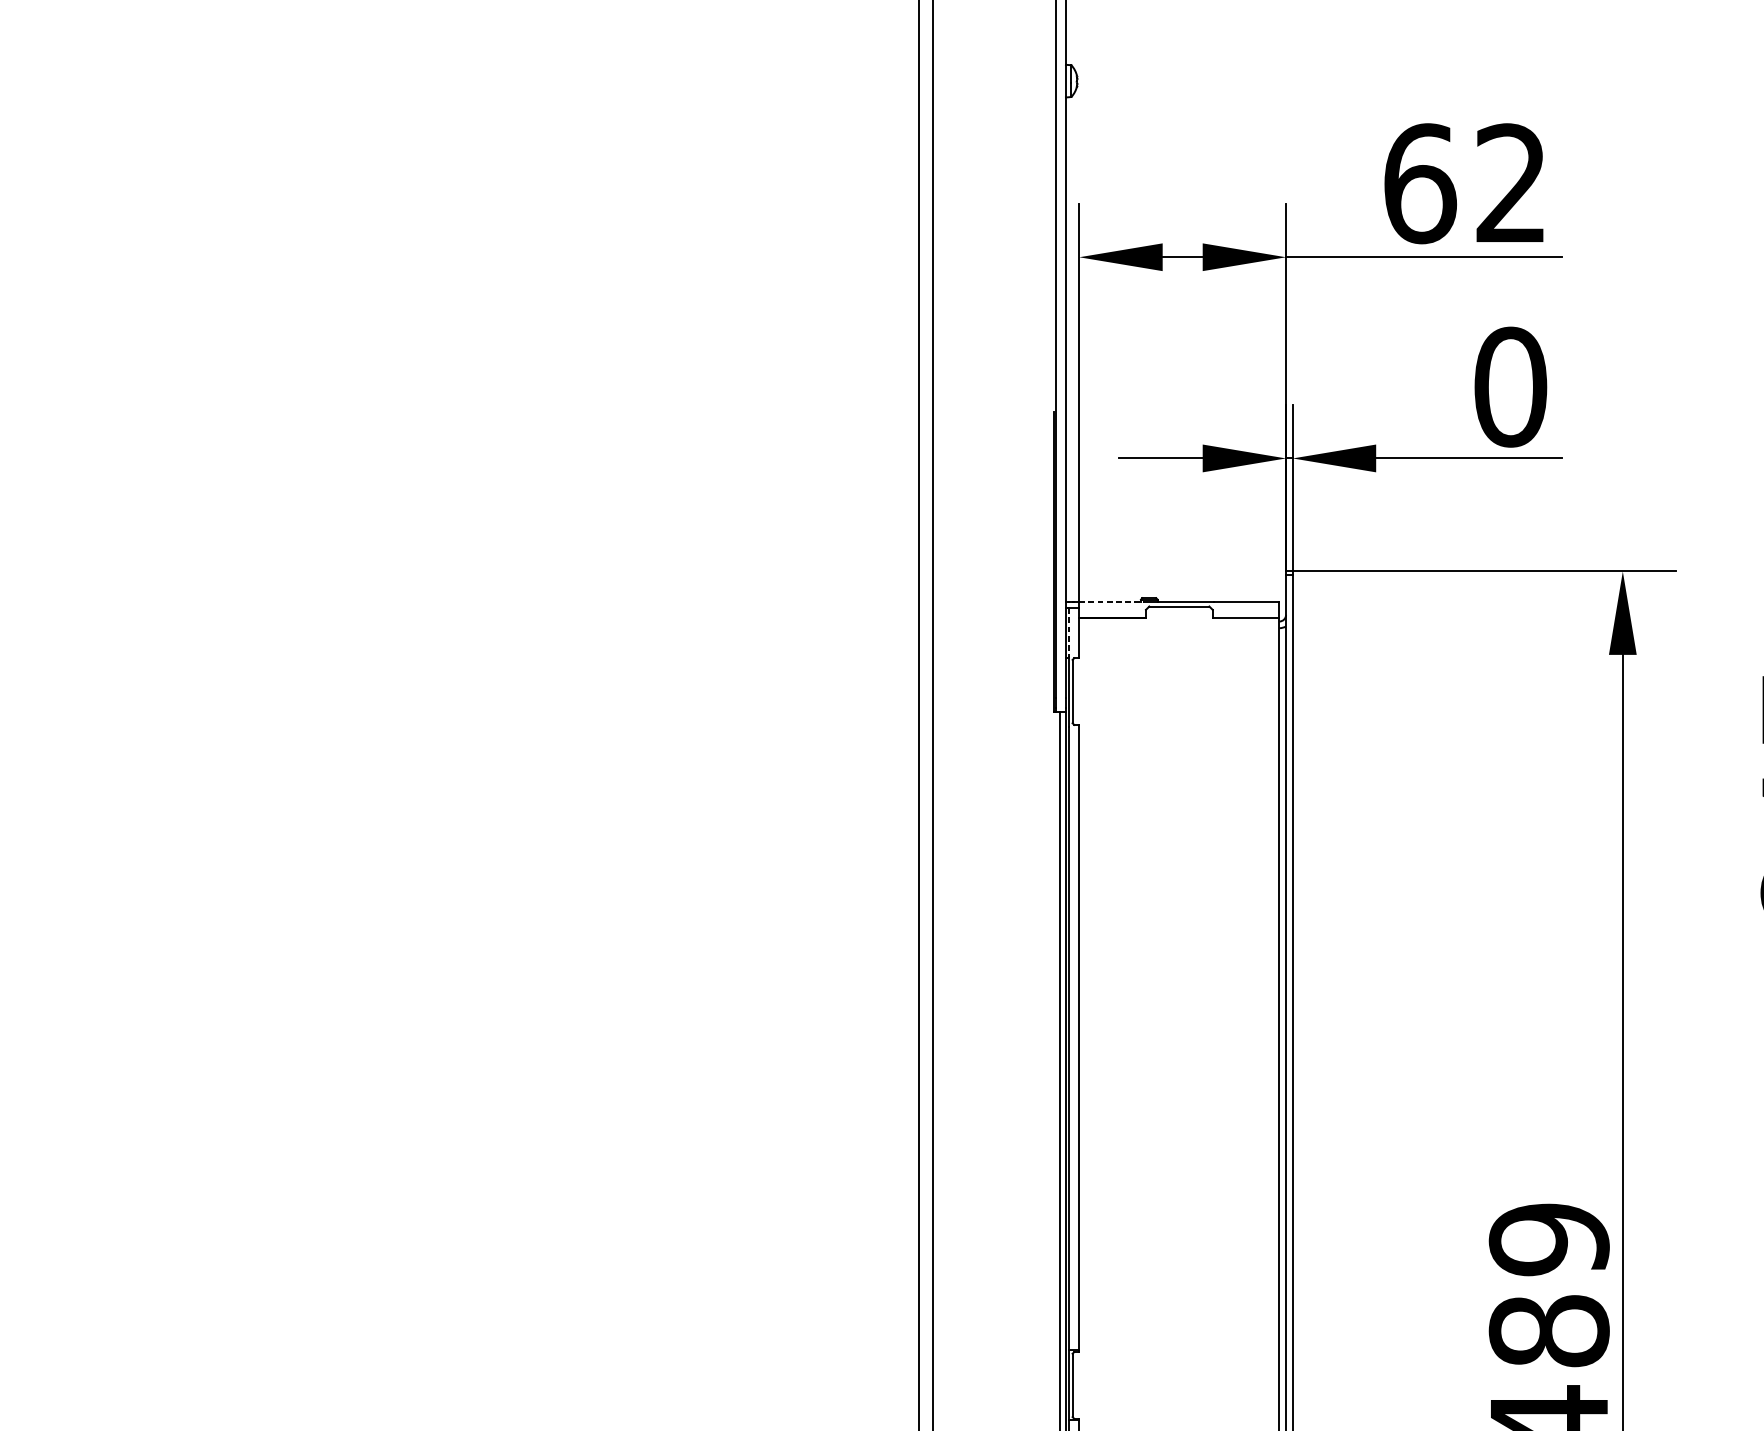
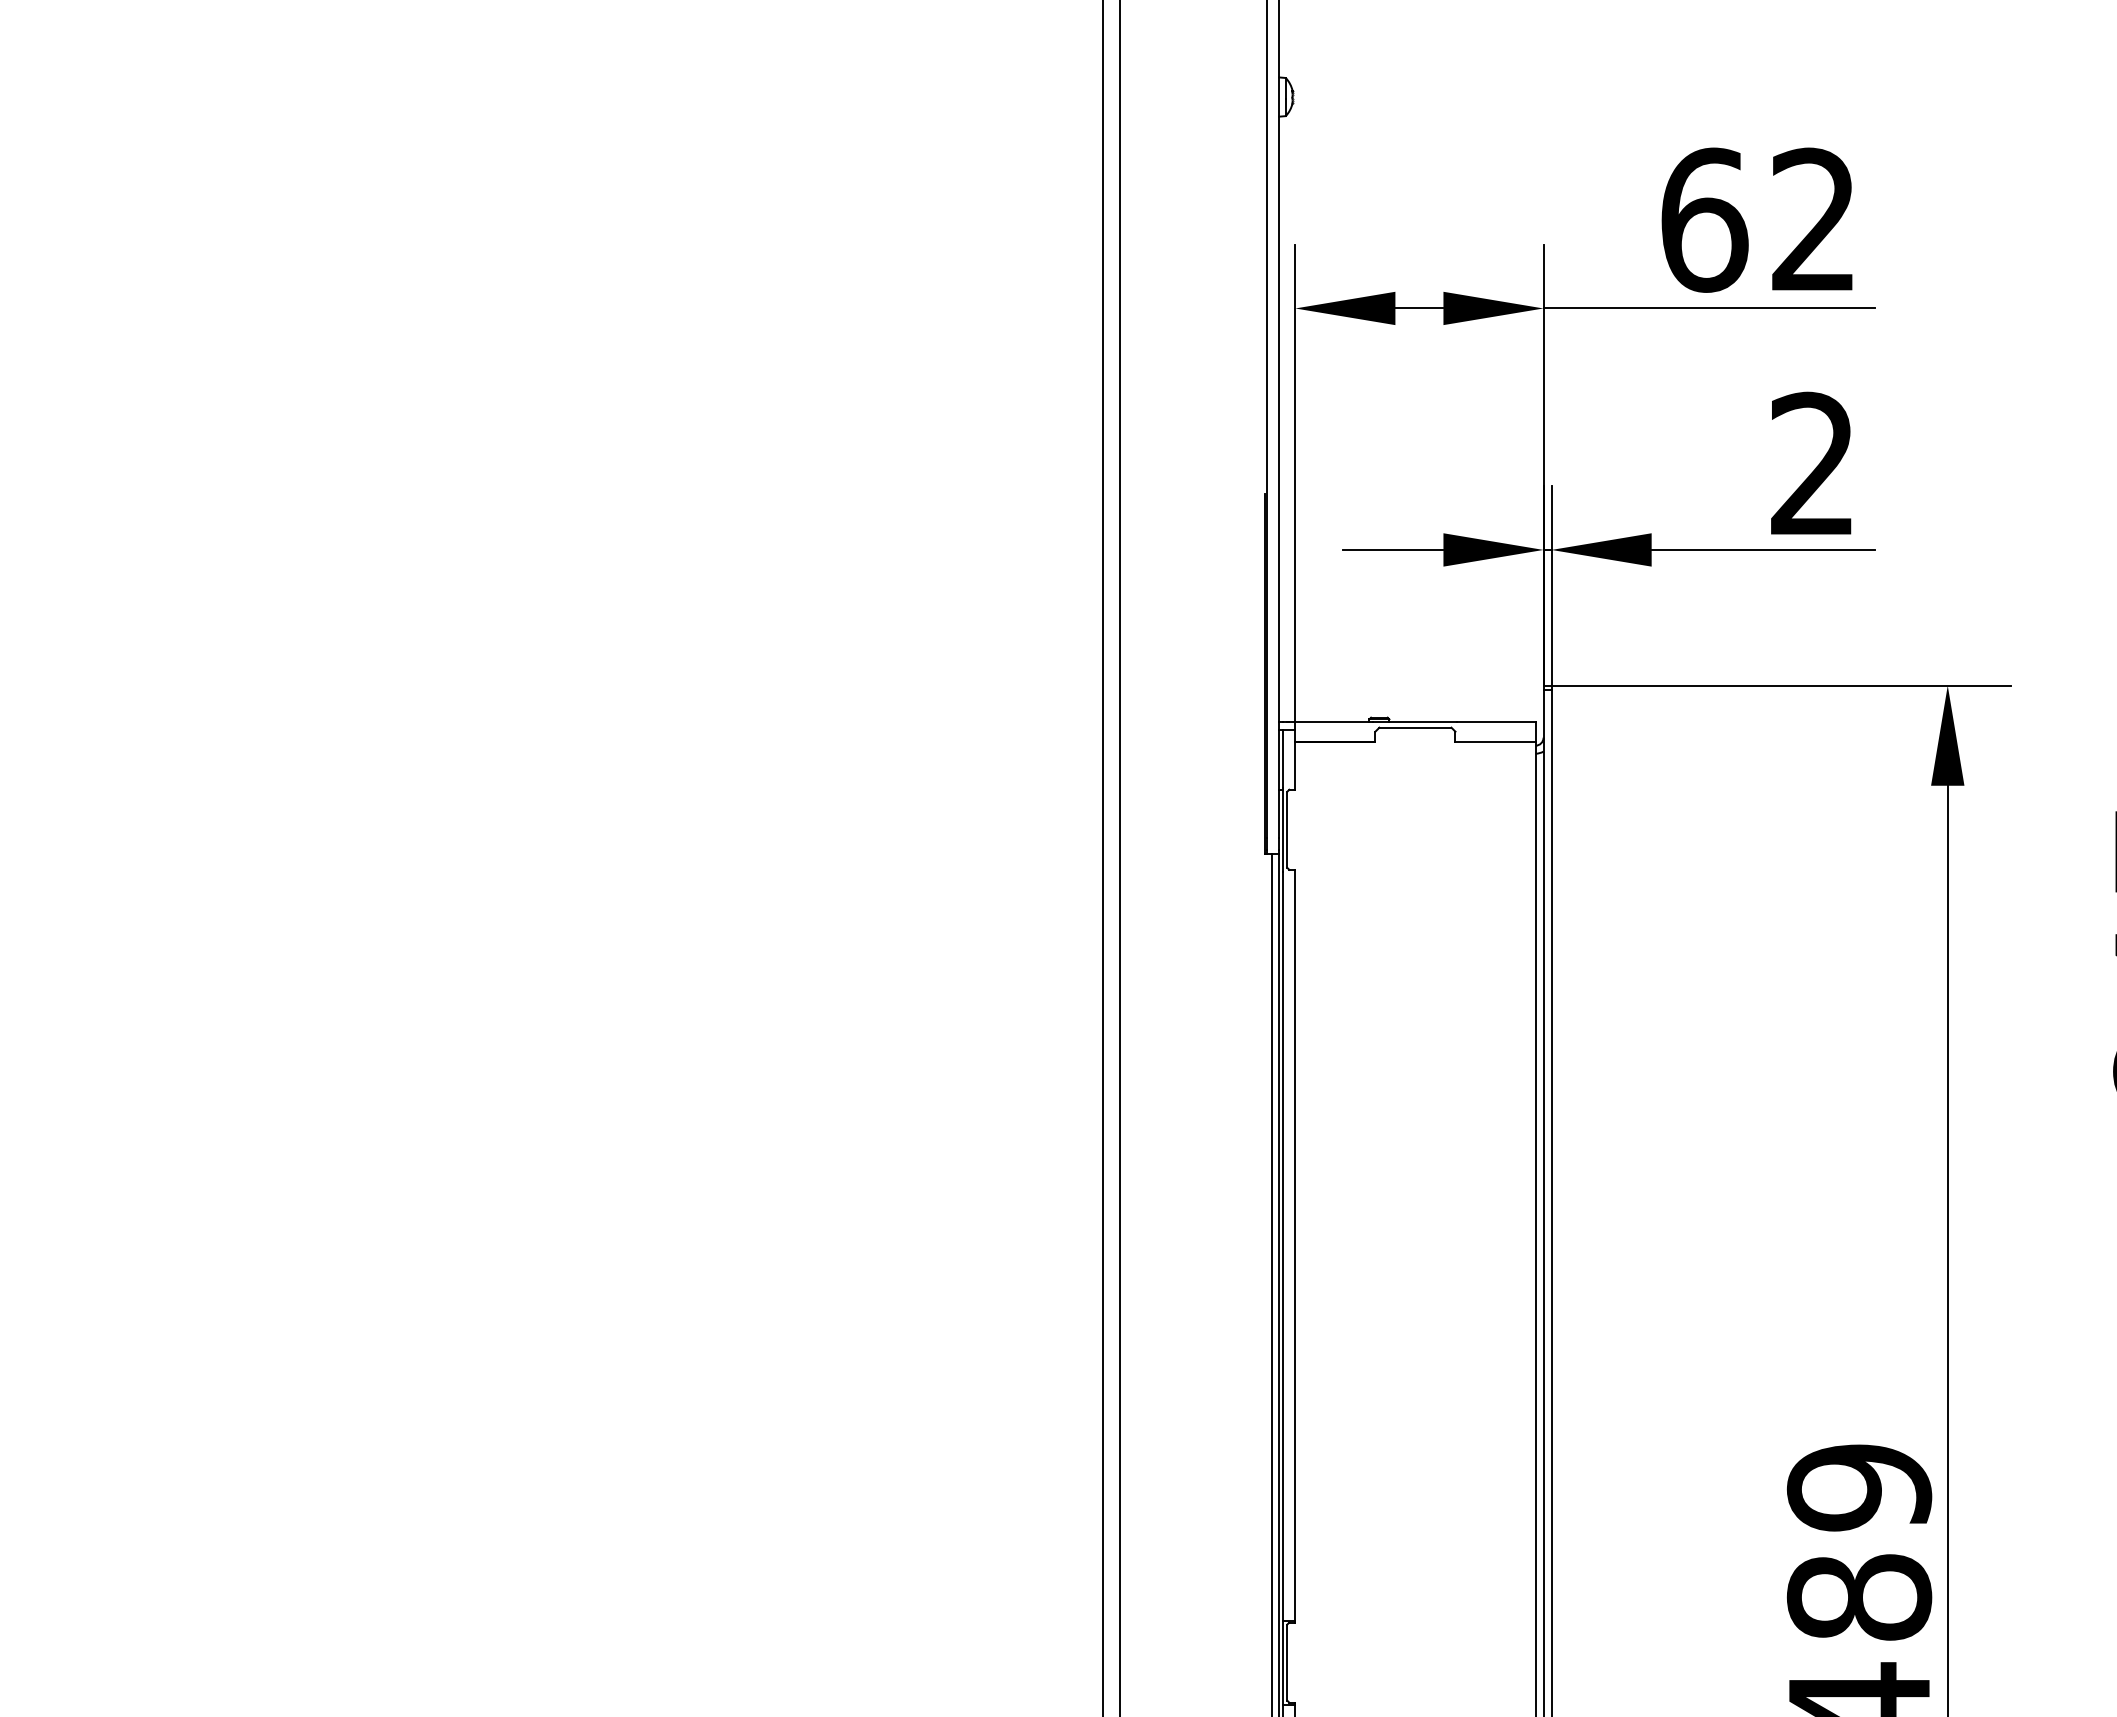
text: (1510, 387) -> (1812, 464), 0 -> 2
line: (1111, 601) -> (1334, 721), dashed -> solid
line: (1069, 633) -> (1283, 759), dashed -> solid

